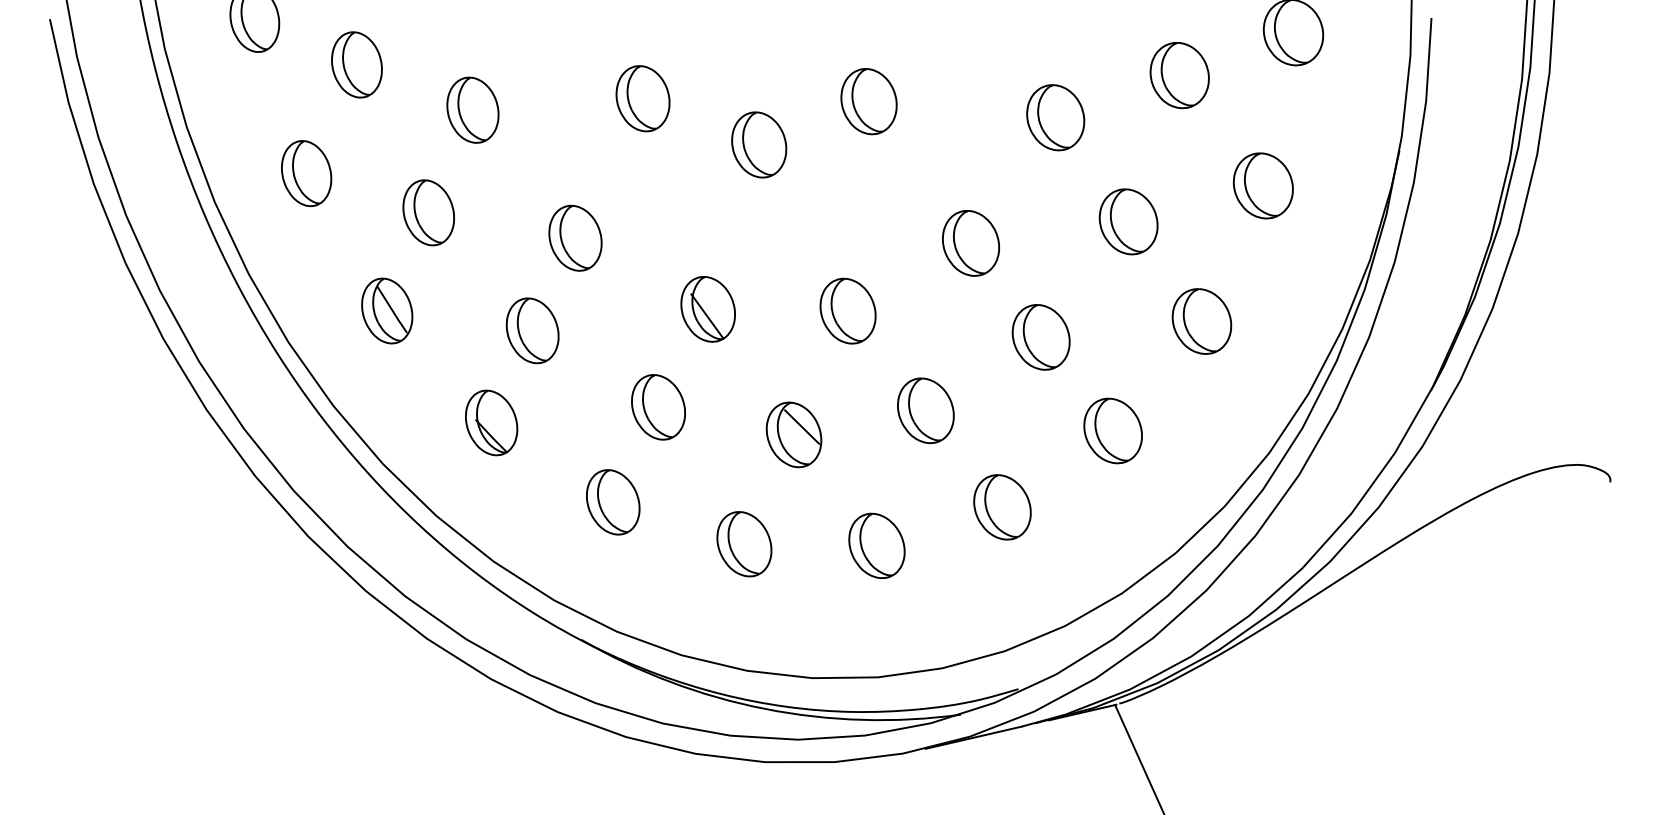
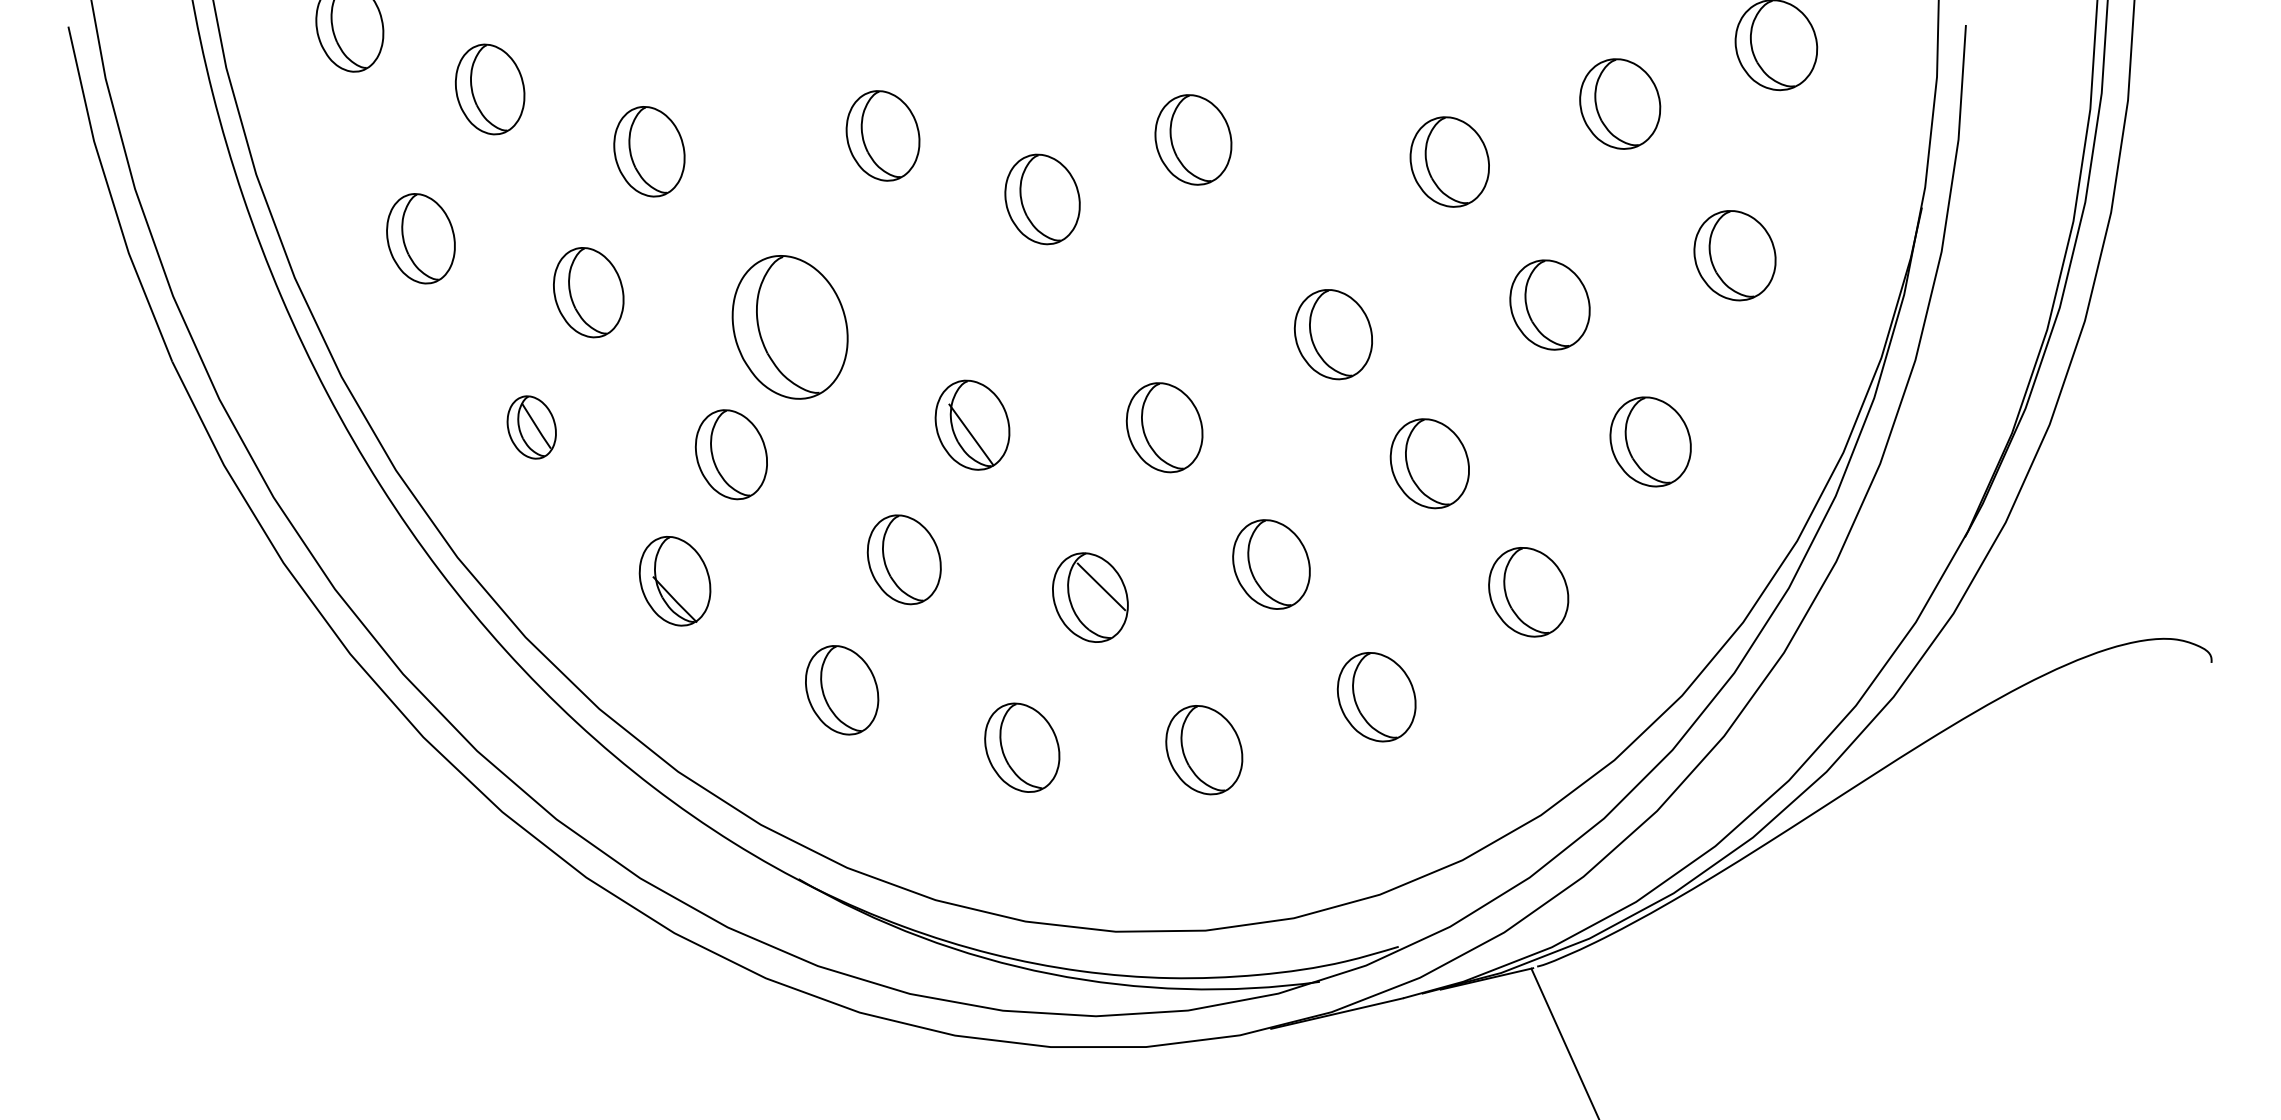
part: (575, 238) -> (790, 327), size x1.6
part: (387, 311) -> (531, 427), size x0.7

